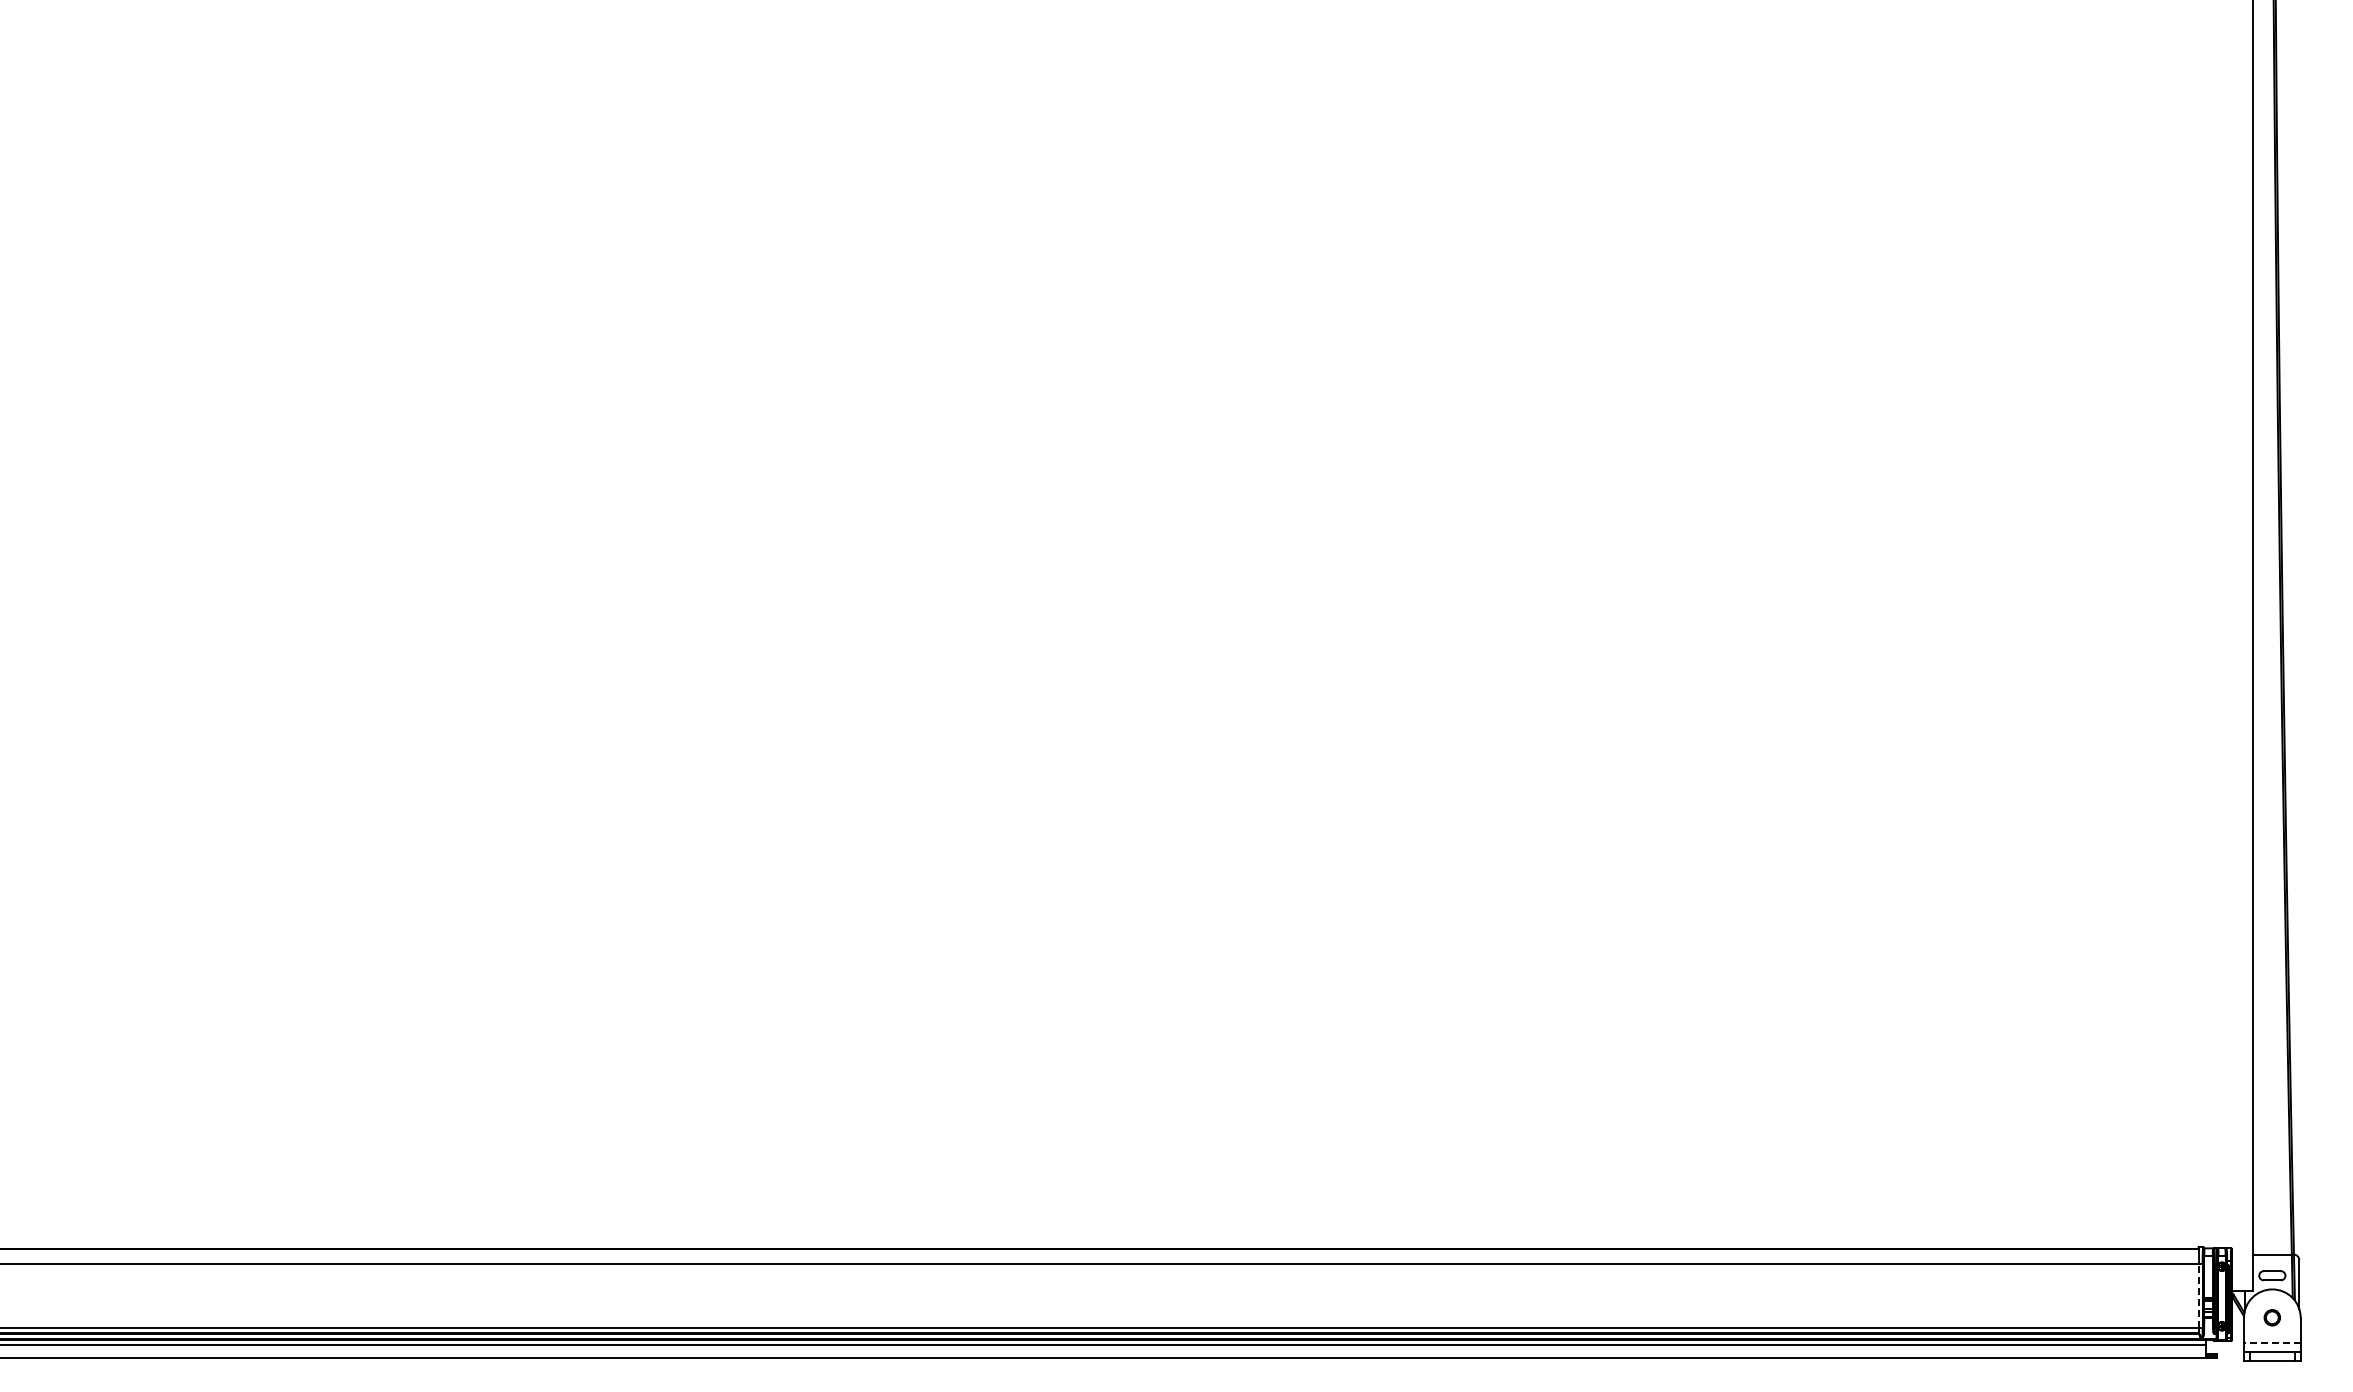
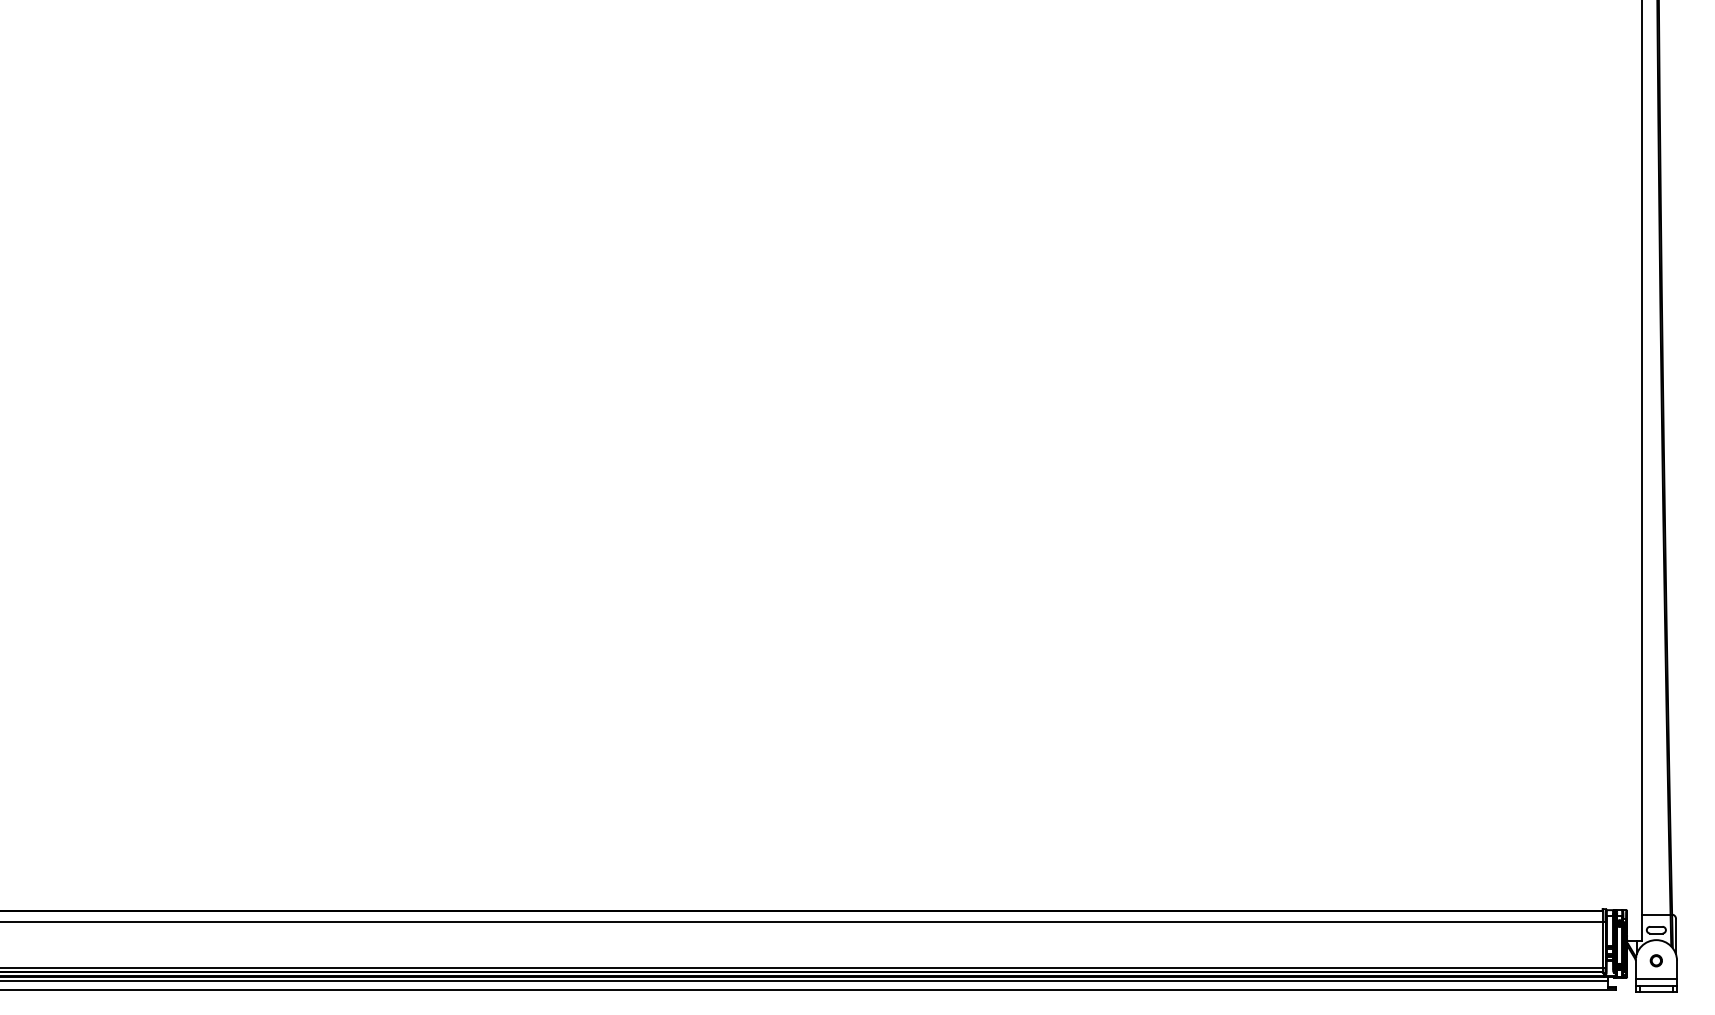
line: (2198, 1295) -> (1602, 944), dashed -> solid
line: (2271, 1343) -> (1655, 979), dashed -> solid

